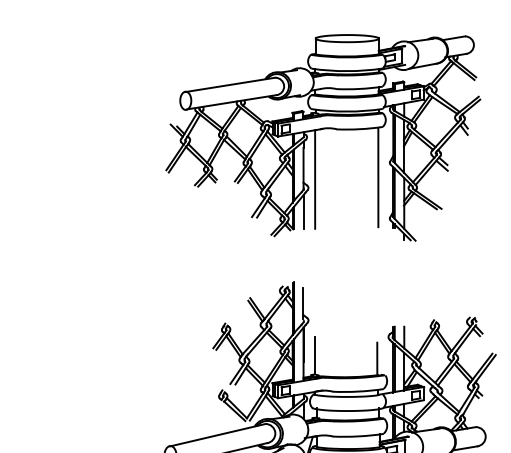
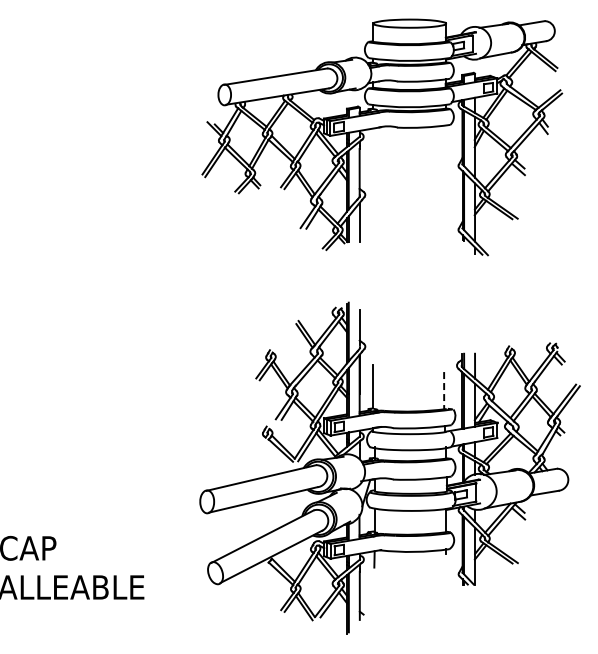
line: (378, 177) -> (445, 182), removed
line: (314, 178) -> (372, 184), removed
line: (377, 359) -> (444, 391), solid -> dashed

